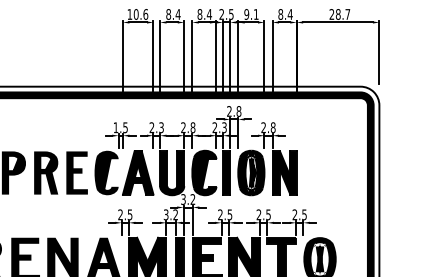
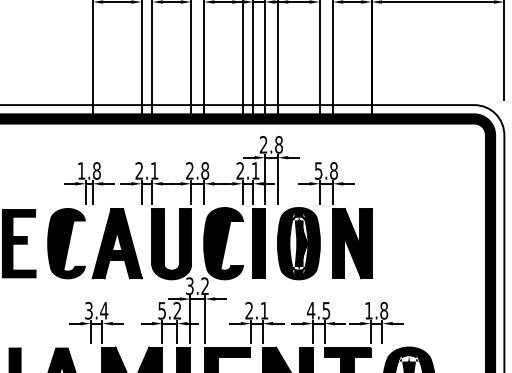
text: (125, 127) -> (96, 170), 1.5 -> 1.8
text: (161, 127) -> (154, 170), 2.3 -> 2.1
text: (224, 127) -> (255, 170), 2.3 -> 2.1
text: (263, 127) -> (318, 170), 2.8 -> 5.8
text: (166, 213) -> (162, 308), 3.2 -> 5.2
text: (125, 214) -> (96, 310), 2.5 -> 3.4
text: (229, 214) -> (263, 310), 2.5 -> 2.1
text: (258, 214) -> (310, 310), 2.5 -> 4.5
text: (299, 214) -> (376, 310), 2.5 -> 1.8

